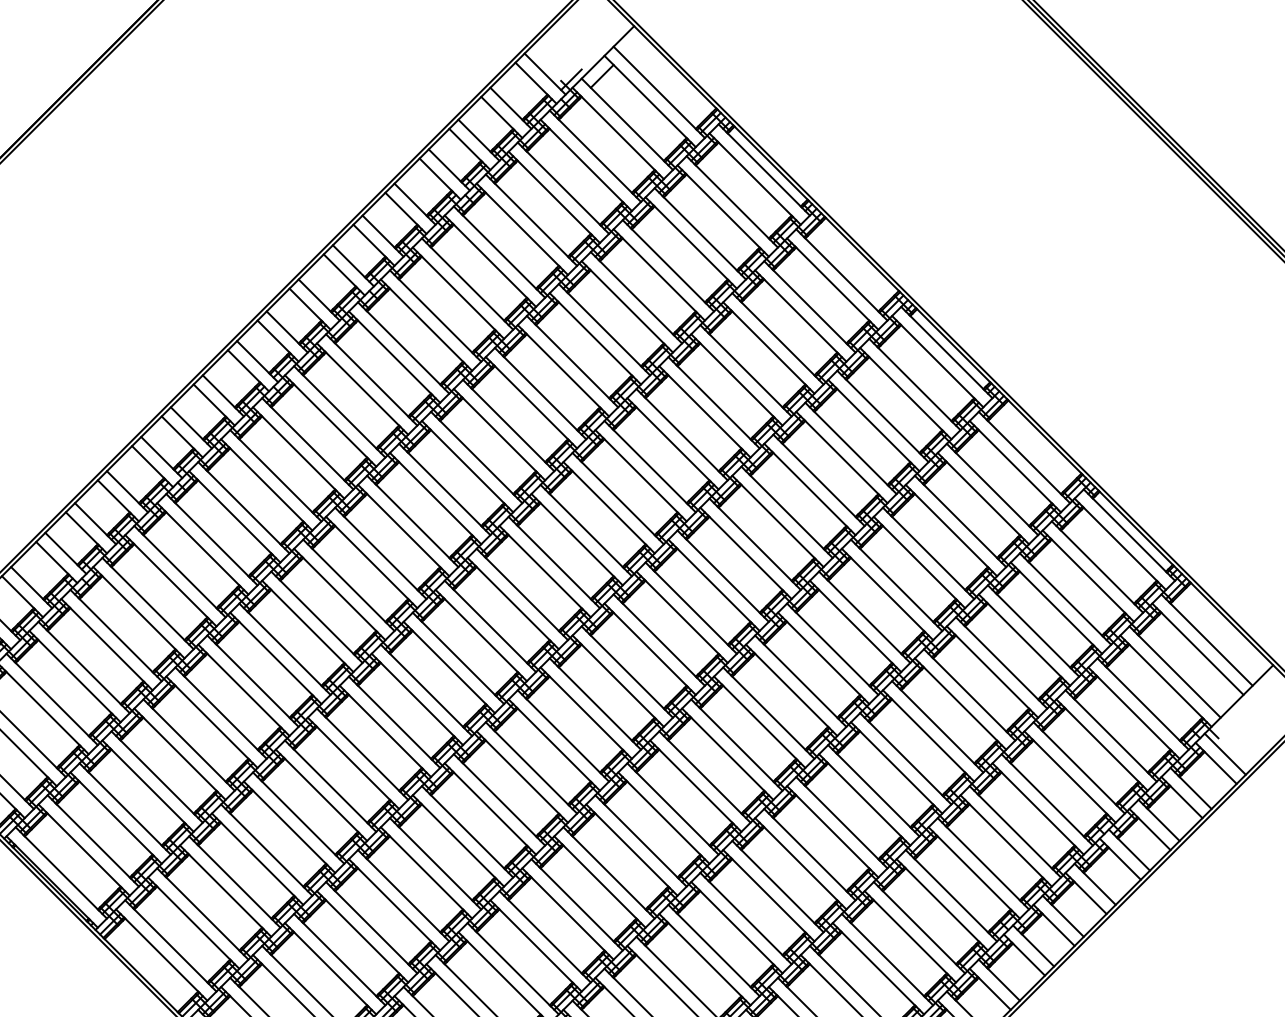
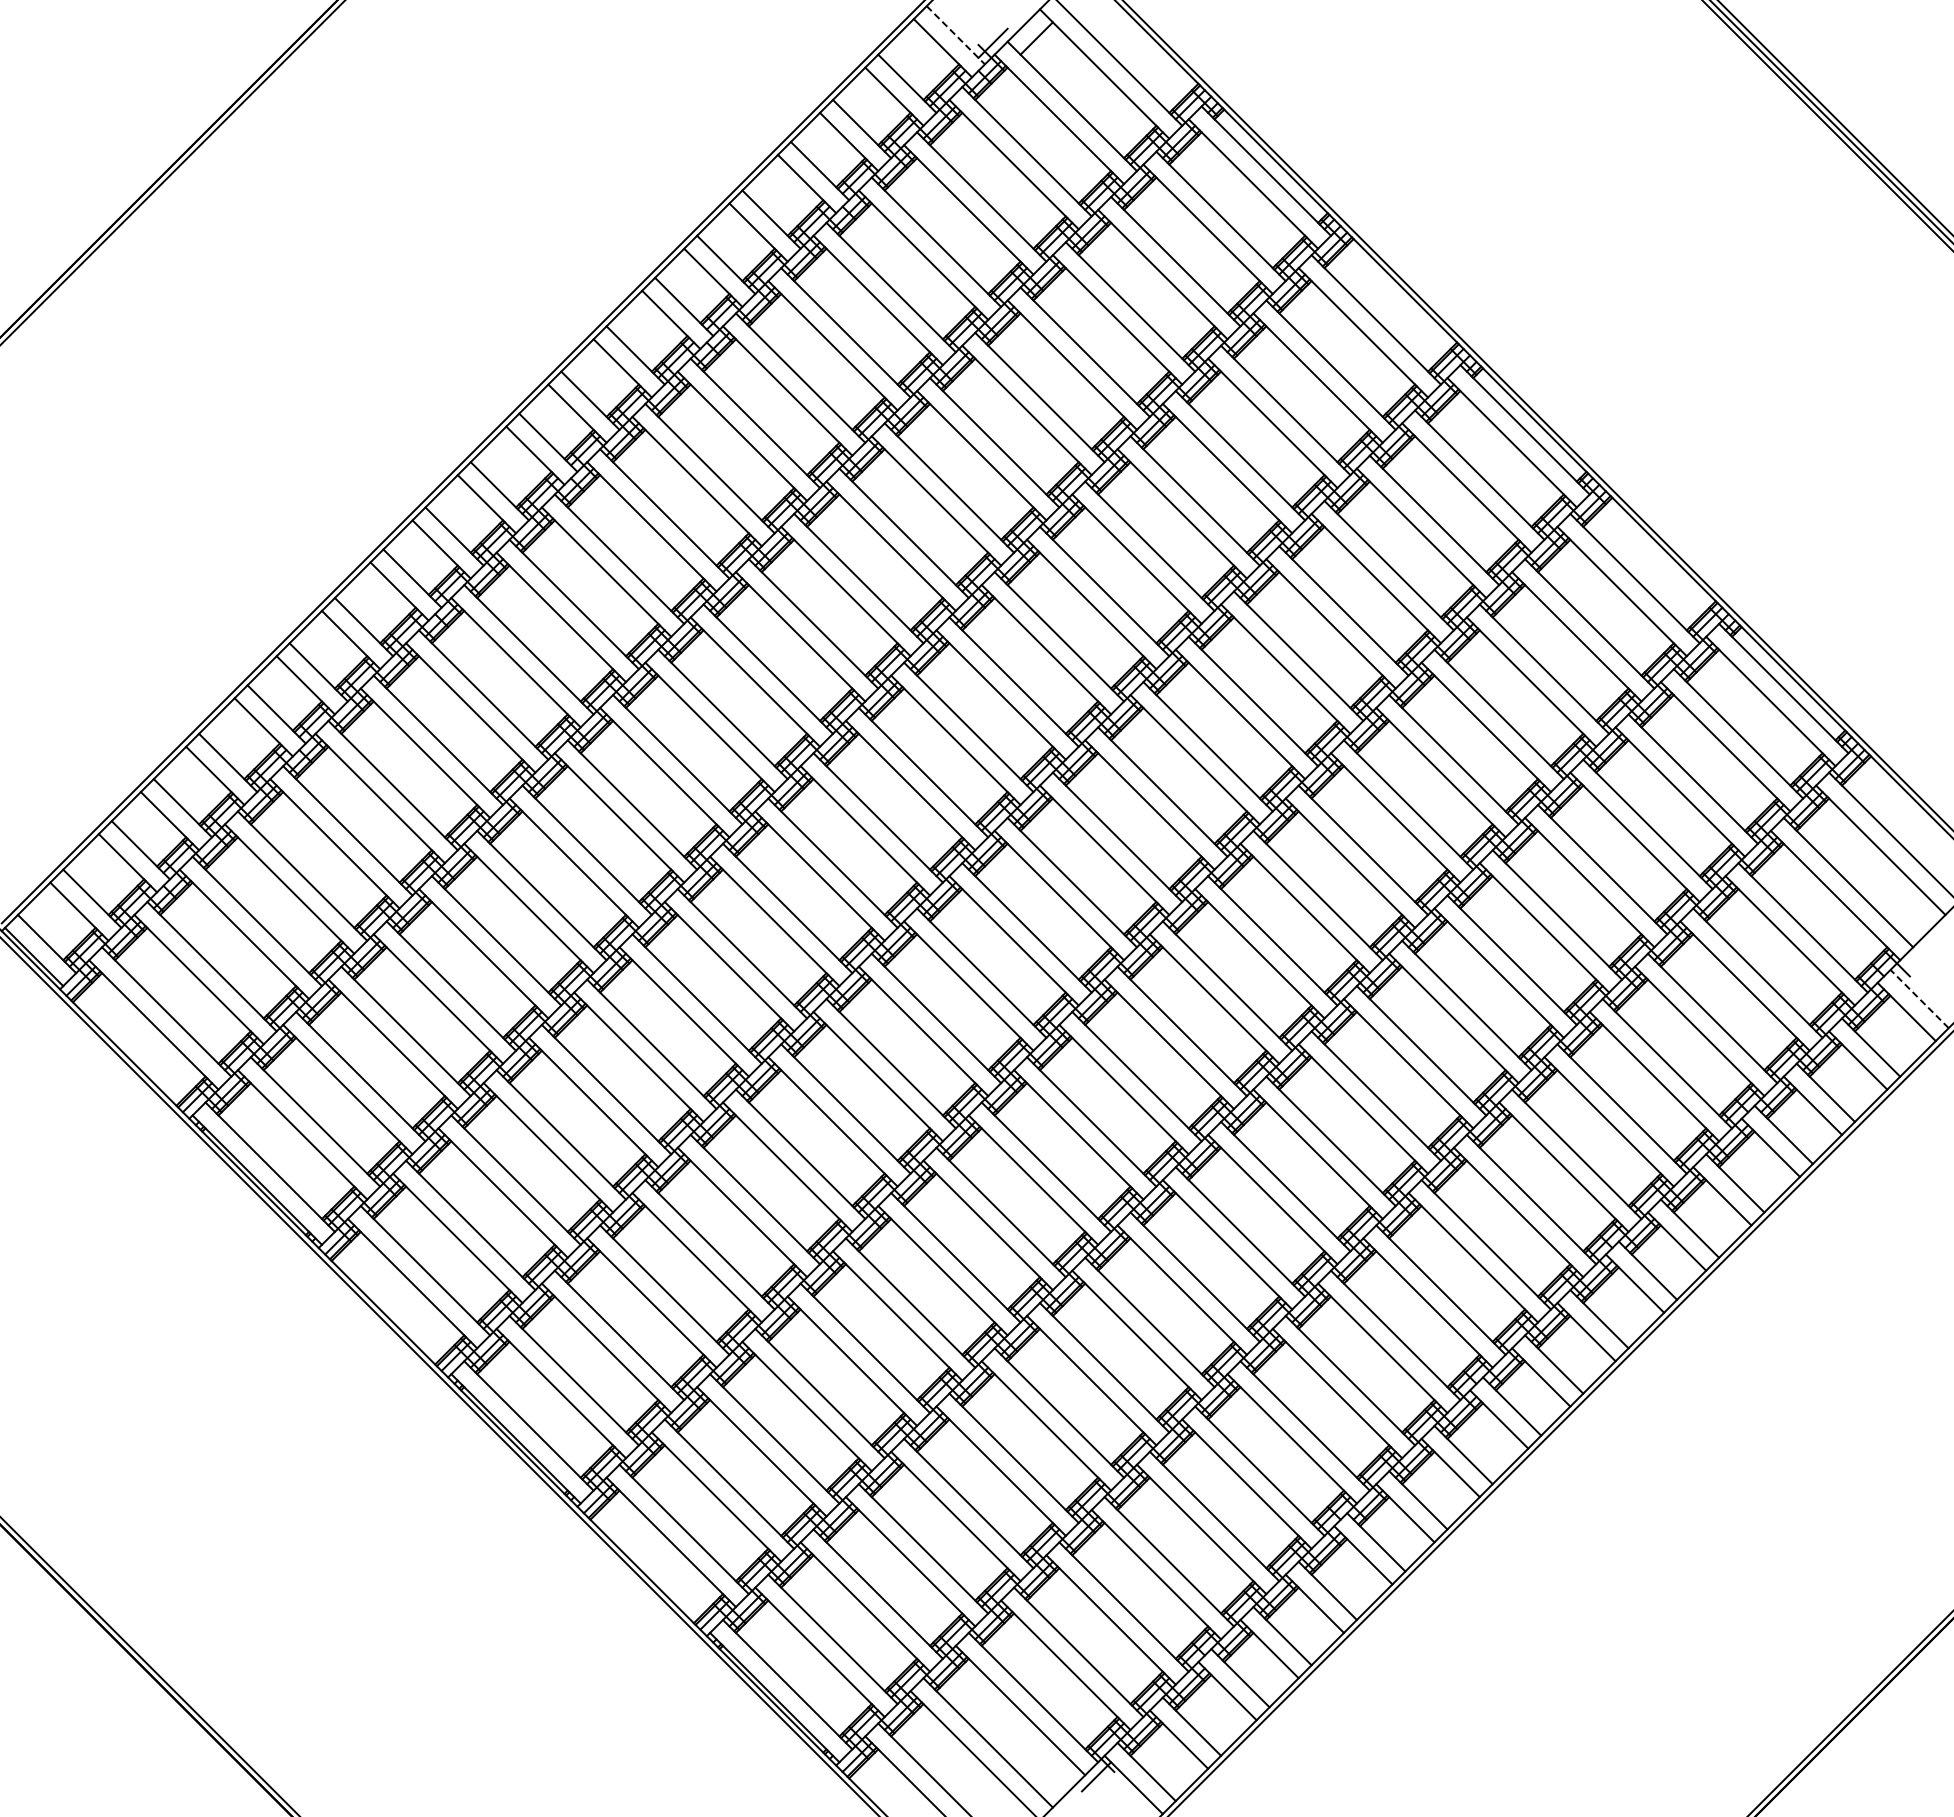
line: (545, 74) -> (956, 35), solid -> dashed
line: (1225, 753) -> (1919, 998), solid -> dashed

